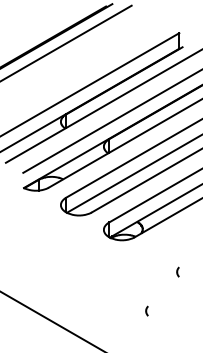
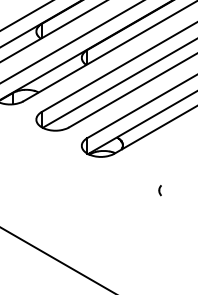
curve: (146, 310) -> (126, 231), removed

